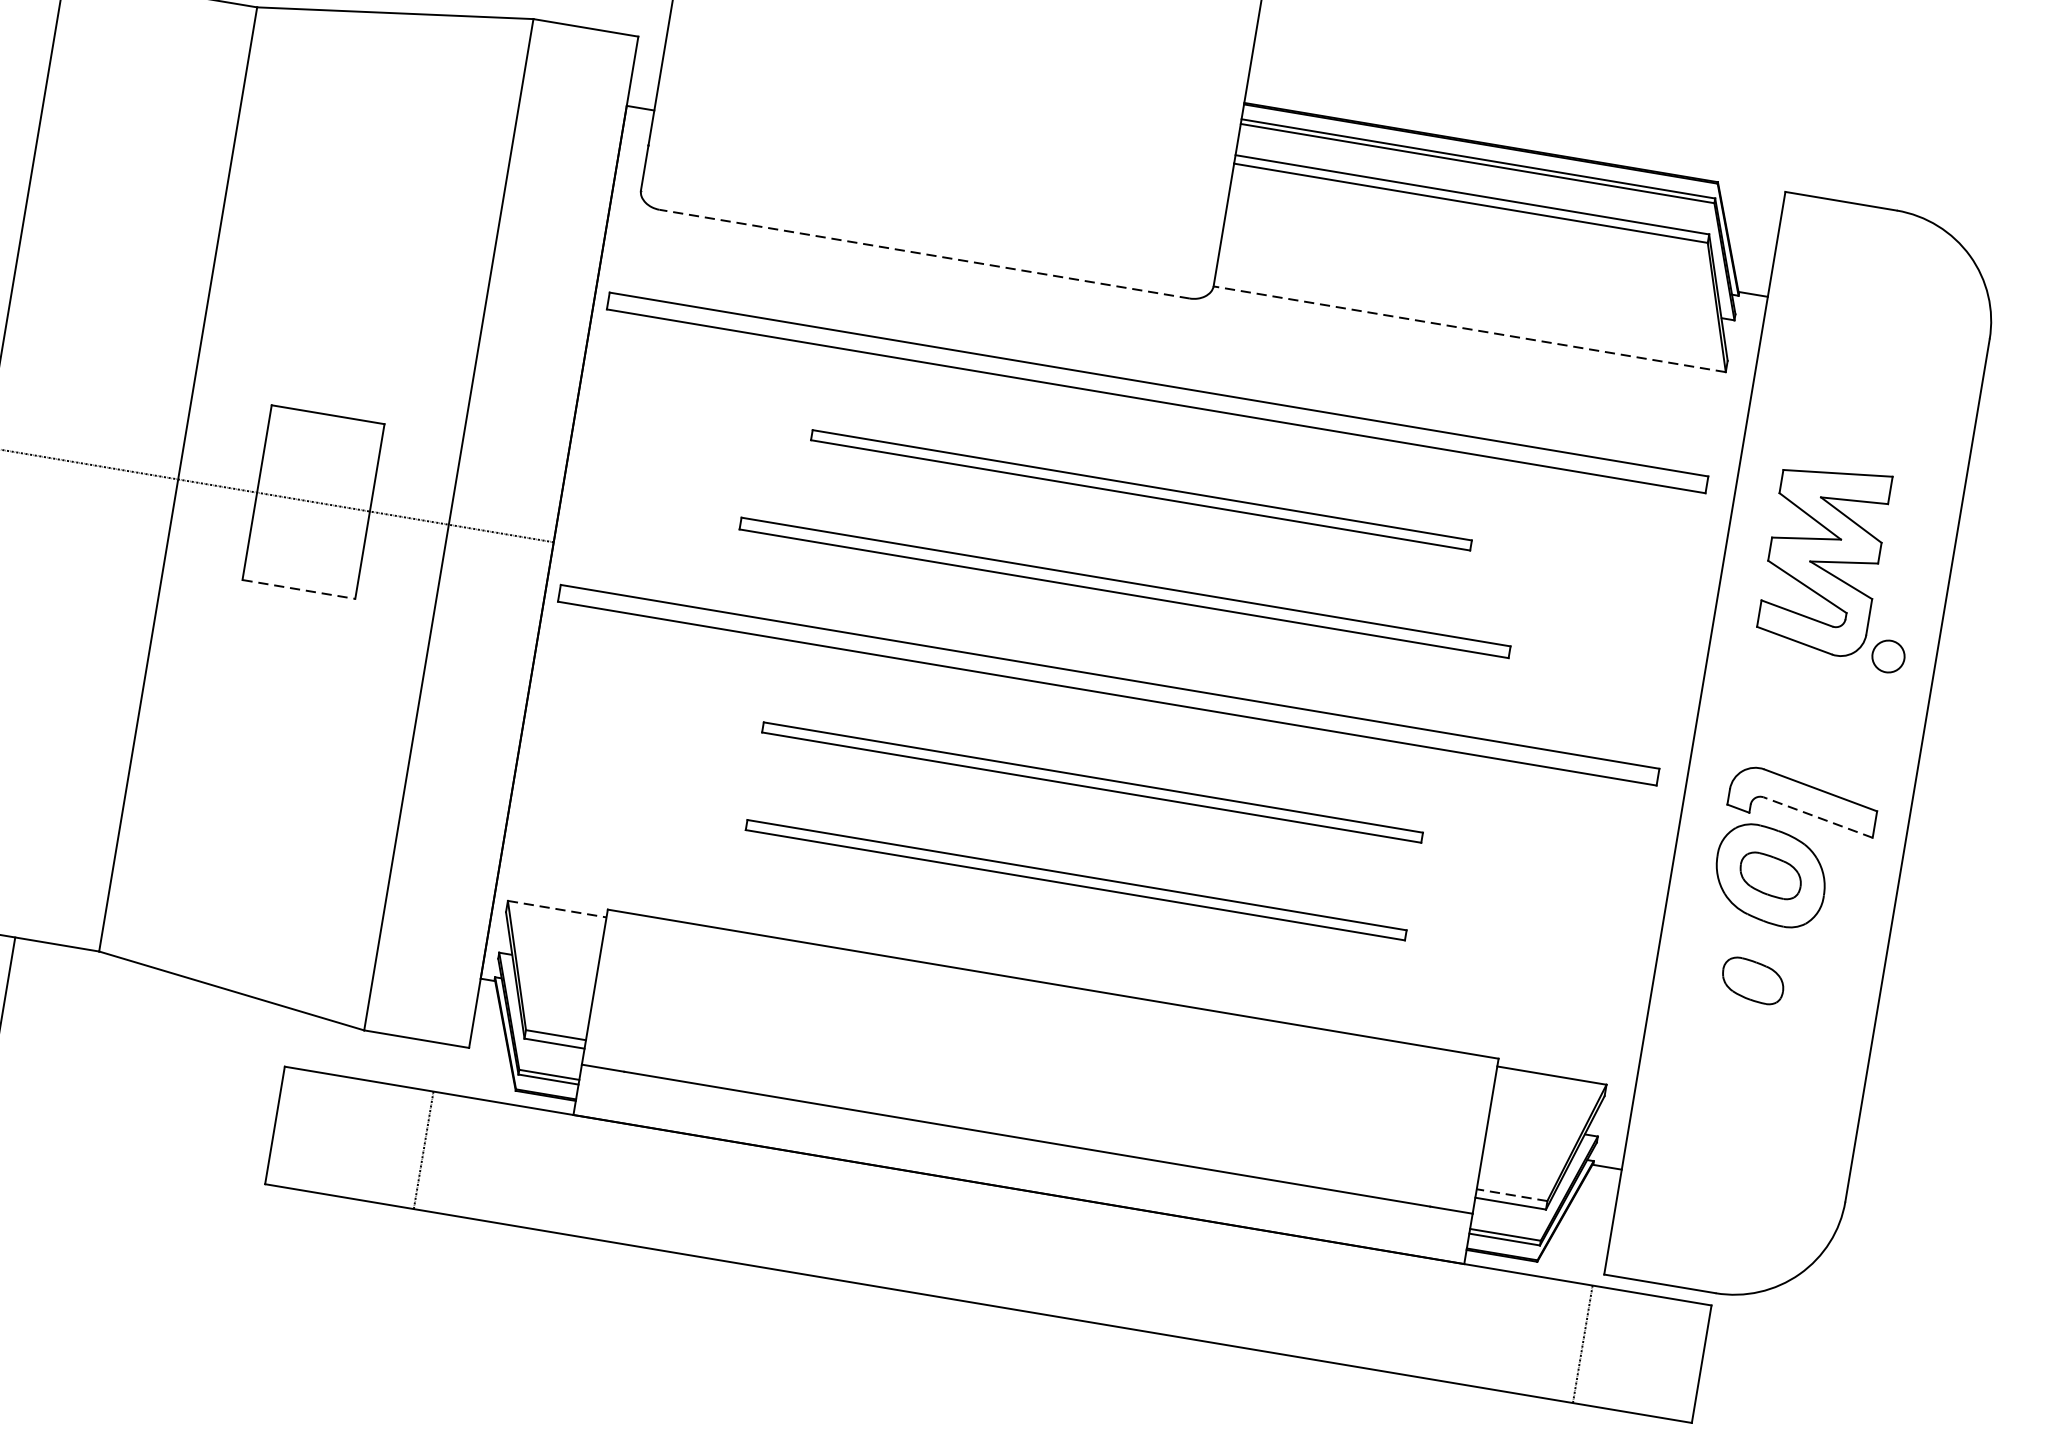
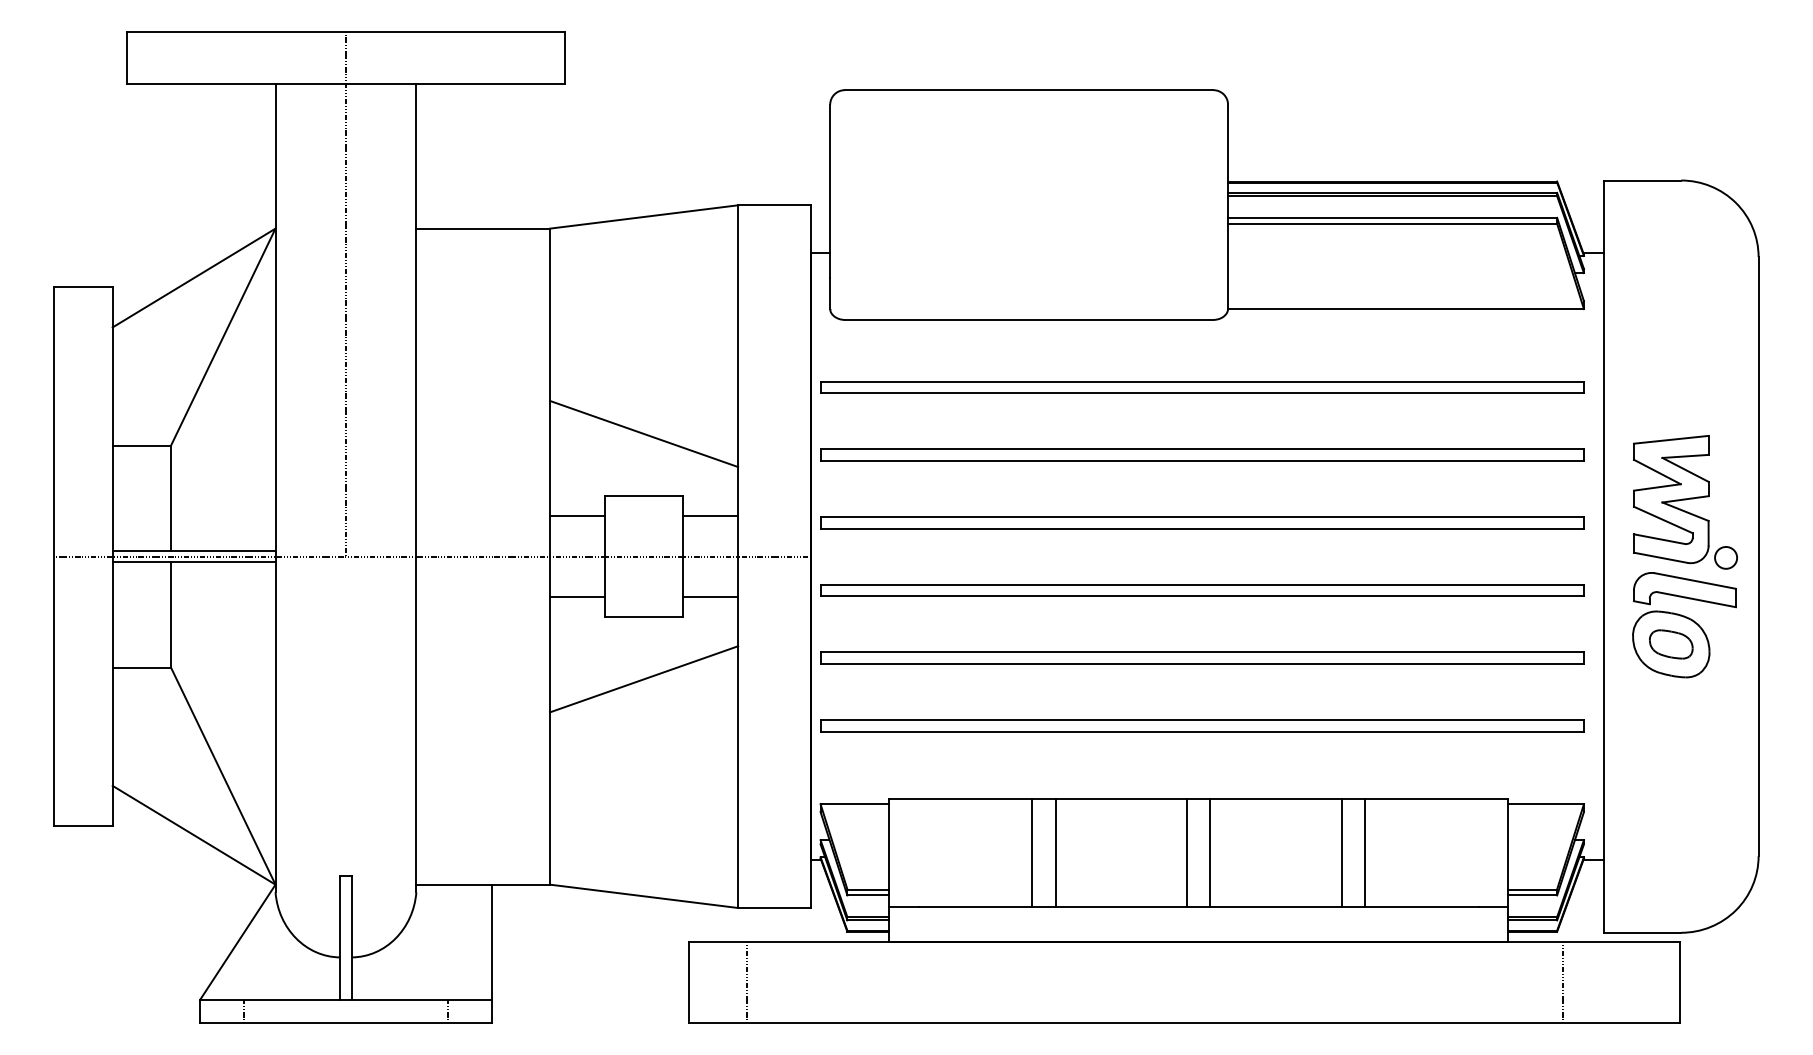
line: (923, 253) -> (1028, 319), dashed -> solid
line: (343, 324) -> (644, 433), added
line: (1470, 330) -> (1406, 309), dashed -> solid
line: (227, 428) -> (577, 516), added
line: (418, 460) -> (710, 516), added
part: (1141, 489) -> (1202, 454), size x1.67
line: (207, 544) -> (577, 597), added
part: (1843, 567) -> (1685, 502), moved
line: (399, 576) -> (710, 597), added
part: (1125, 587) -> (1202, 522), size x1.43
line: (299, 589) -> (644, 617), dashed -> solid
line: (284, 678) -> (644, 679), added
part: (1092, 781) -> (1202, 657), size x1.67
line: (1817, 817) -> (1696, 599), dashed -> solid
part: (1076, 879) -> (1202, 725), size x1.67
line: (558, 909) -> (855, 804), dashed -> solid
part: (1753, 981) -> (1671, 717), removed
line: (801, 1021) -> (1032, 852), added
line: (834, 1026) -> (1055, 852), added
line: (1022, 1058) -> (1186, 852), added
line: (1057, 1064) -> (1210, 852), added
line: (1245, 1095) -> (1341, 852), added
line: (1280, 1101) -> (1365, 852), added
line: (423, 1150) -> (746, 982), moved
line: (1511, 1195) -> (1532, 889), dashed -> solid
line: (1583, 1344) -> (1563, 982), moved

